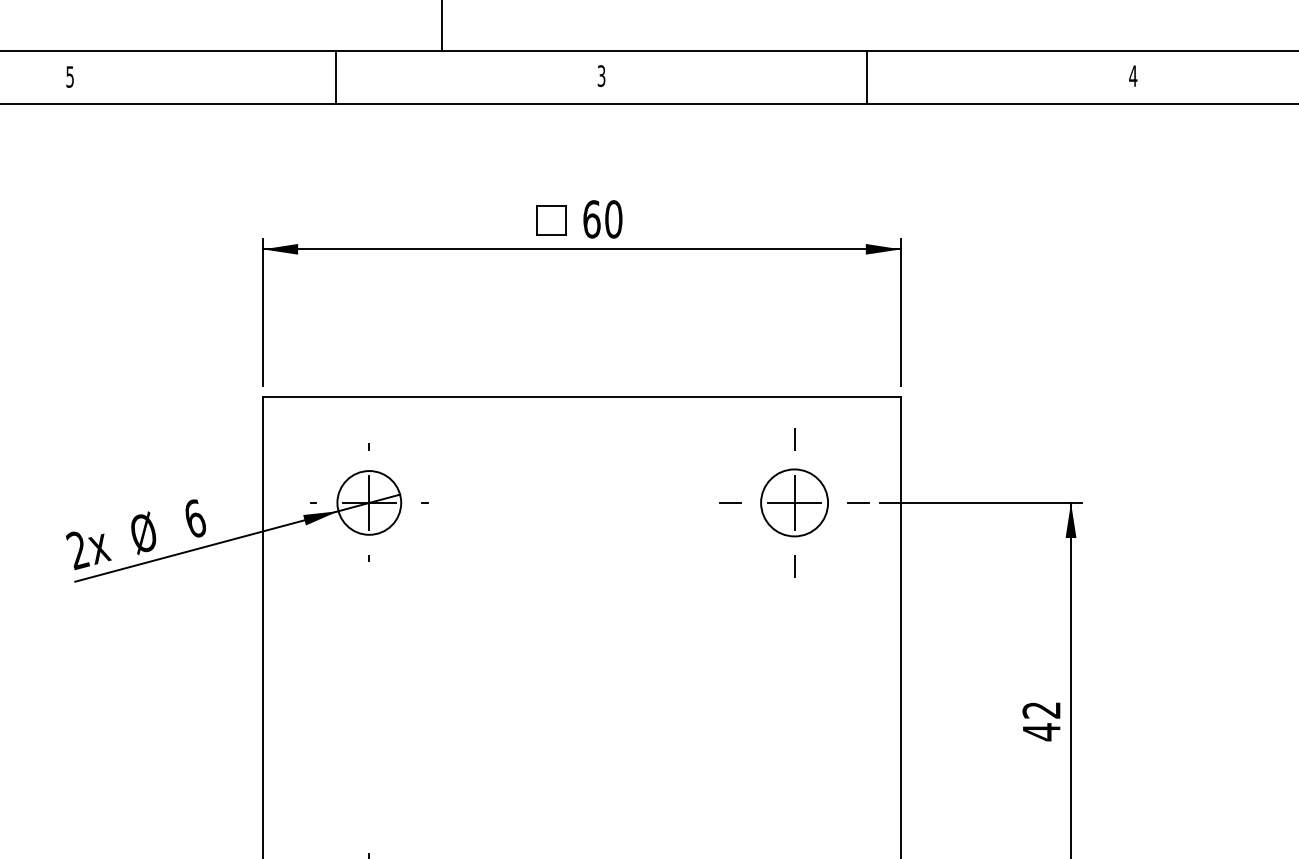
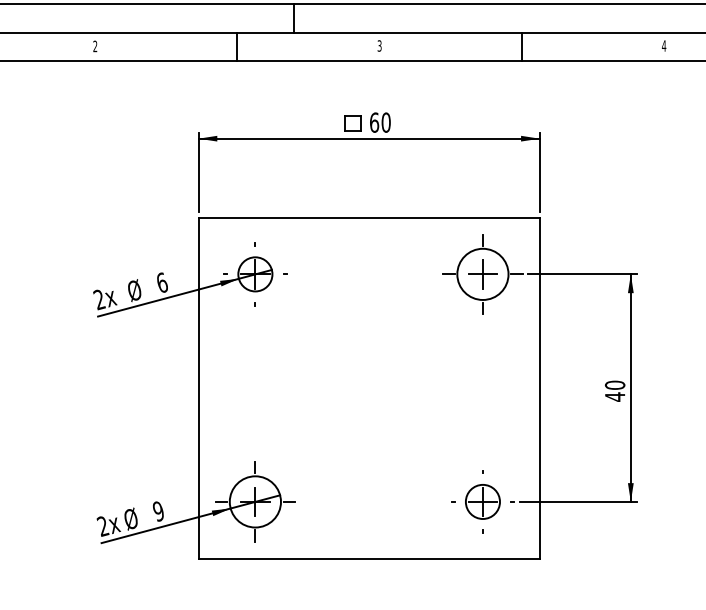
text: (70, 77) -> (95, 46), 5 -> 2
circle: (793, 501) -> (482, 273), size x1.43
text: (1042, 708) -> (615, 384), 42 -> 40

